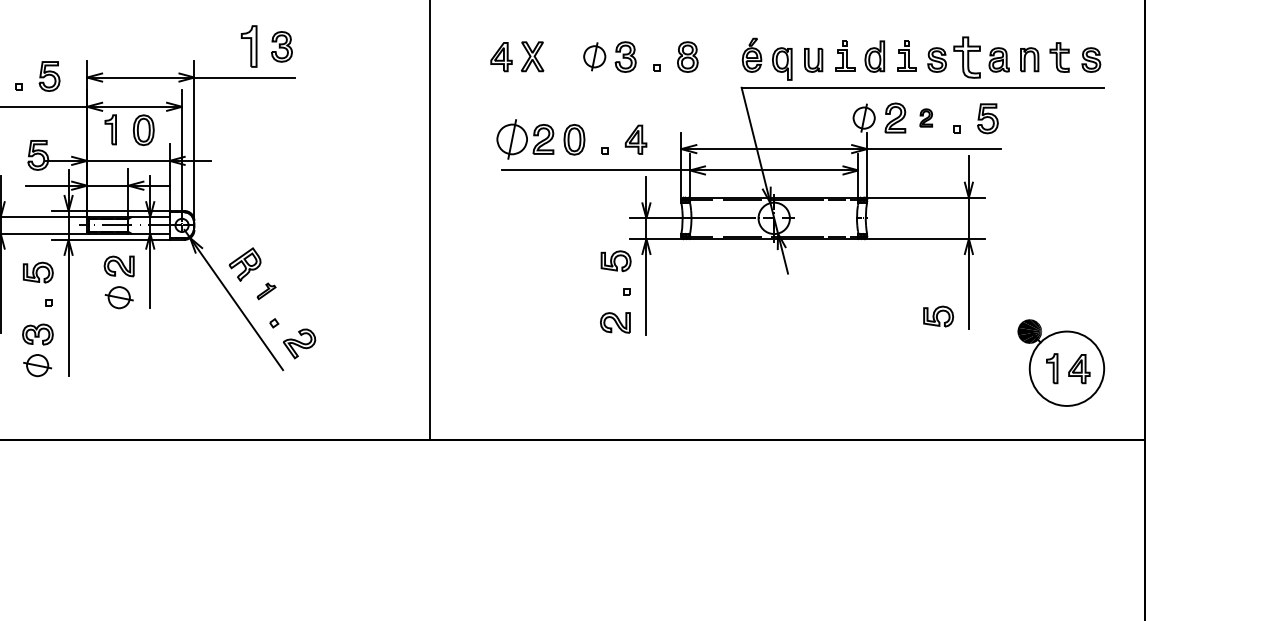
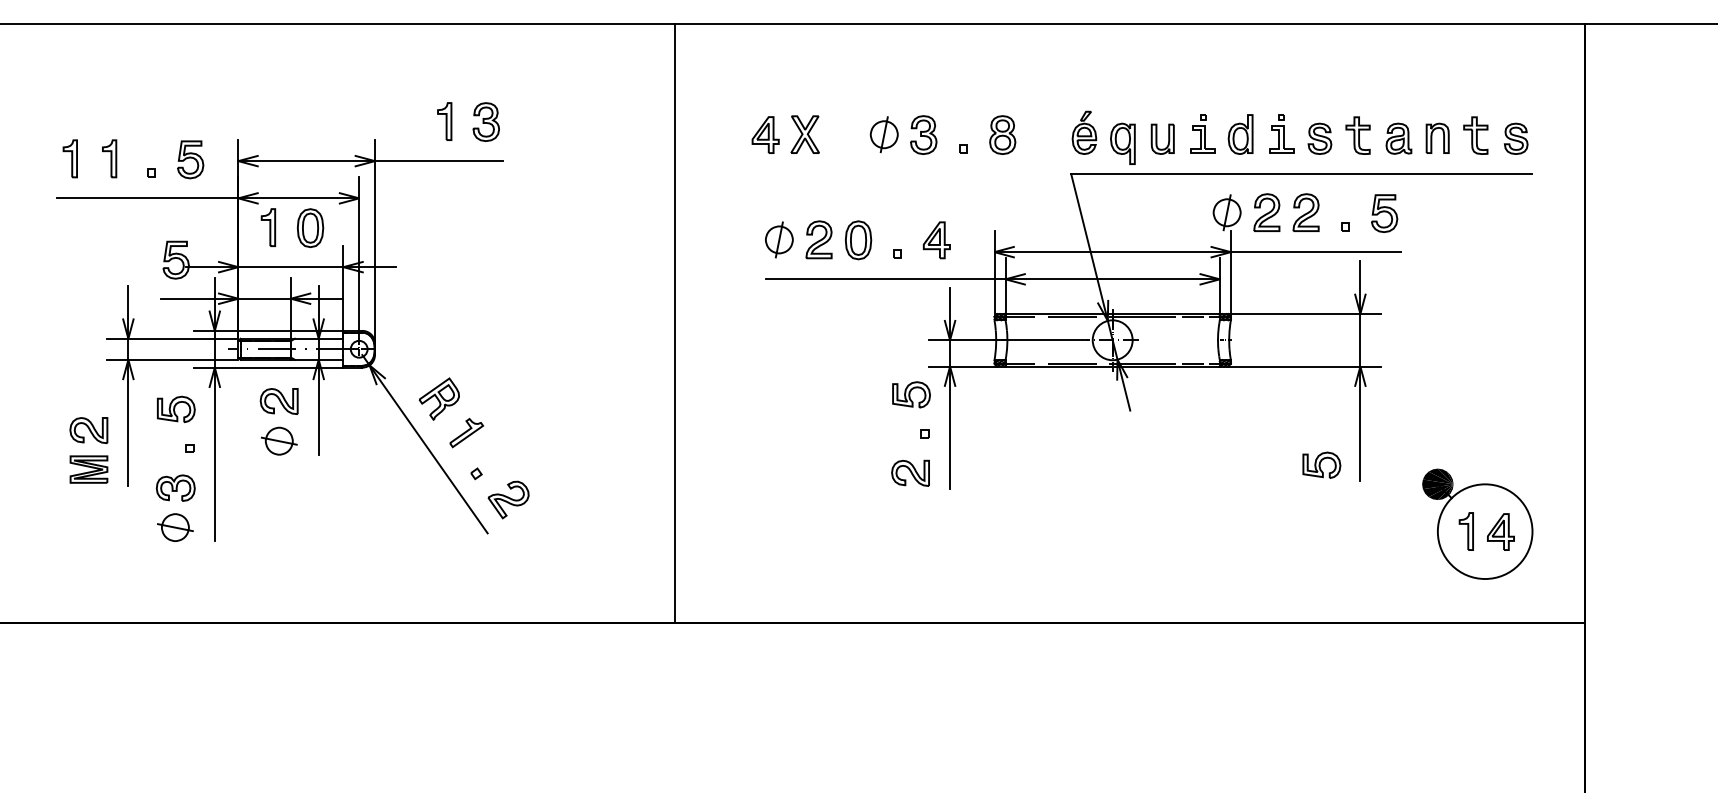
part: (249, 46) -> (444, 121), size x0.71
part: (966, 57) -> (1357, 135), size x0.71
part: (925, 117) -> (1305, 212), size x1.67
part: (512, 139) -> (779, 239), size x0.71
part: (266, 291) -> (466, 433), size x1.43

